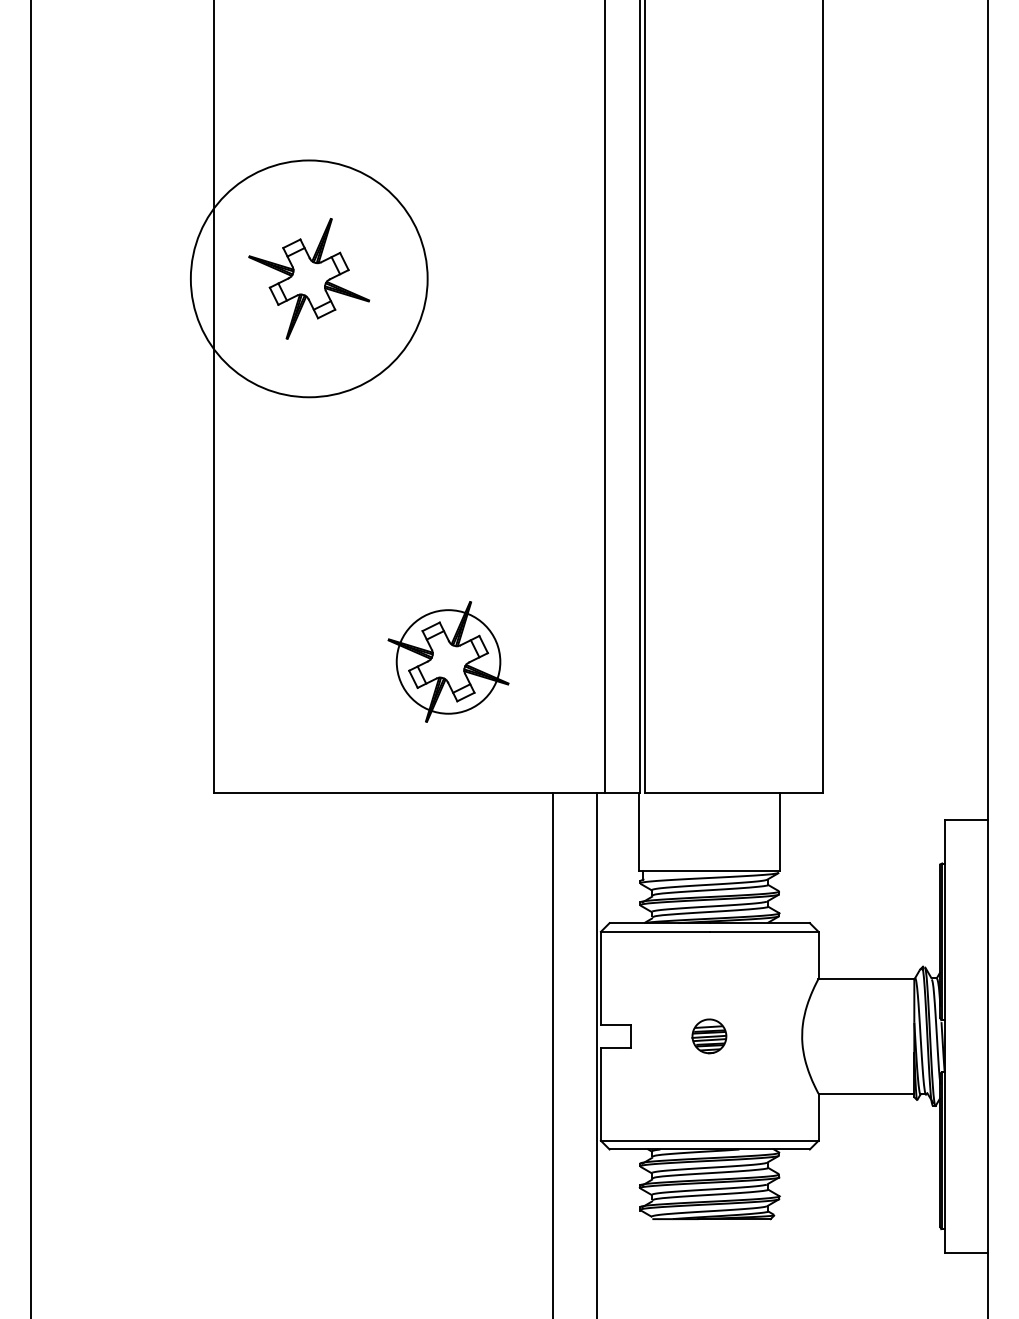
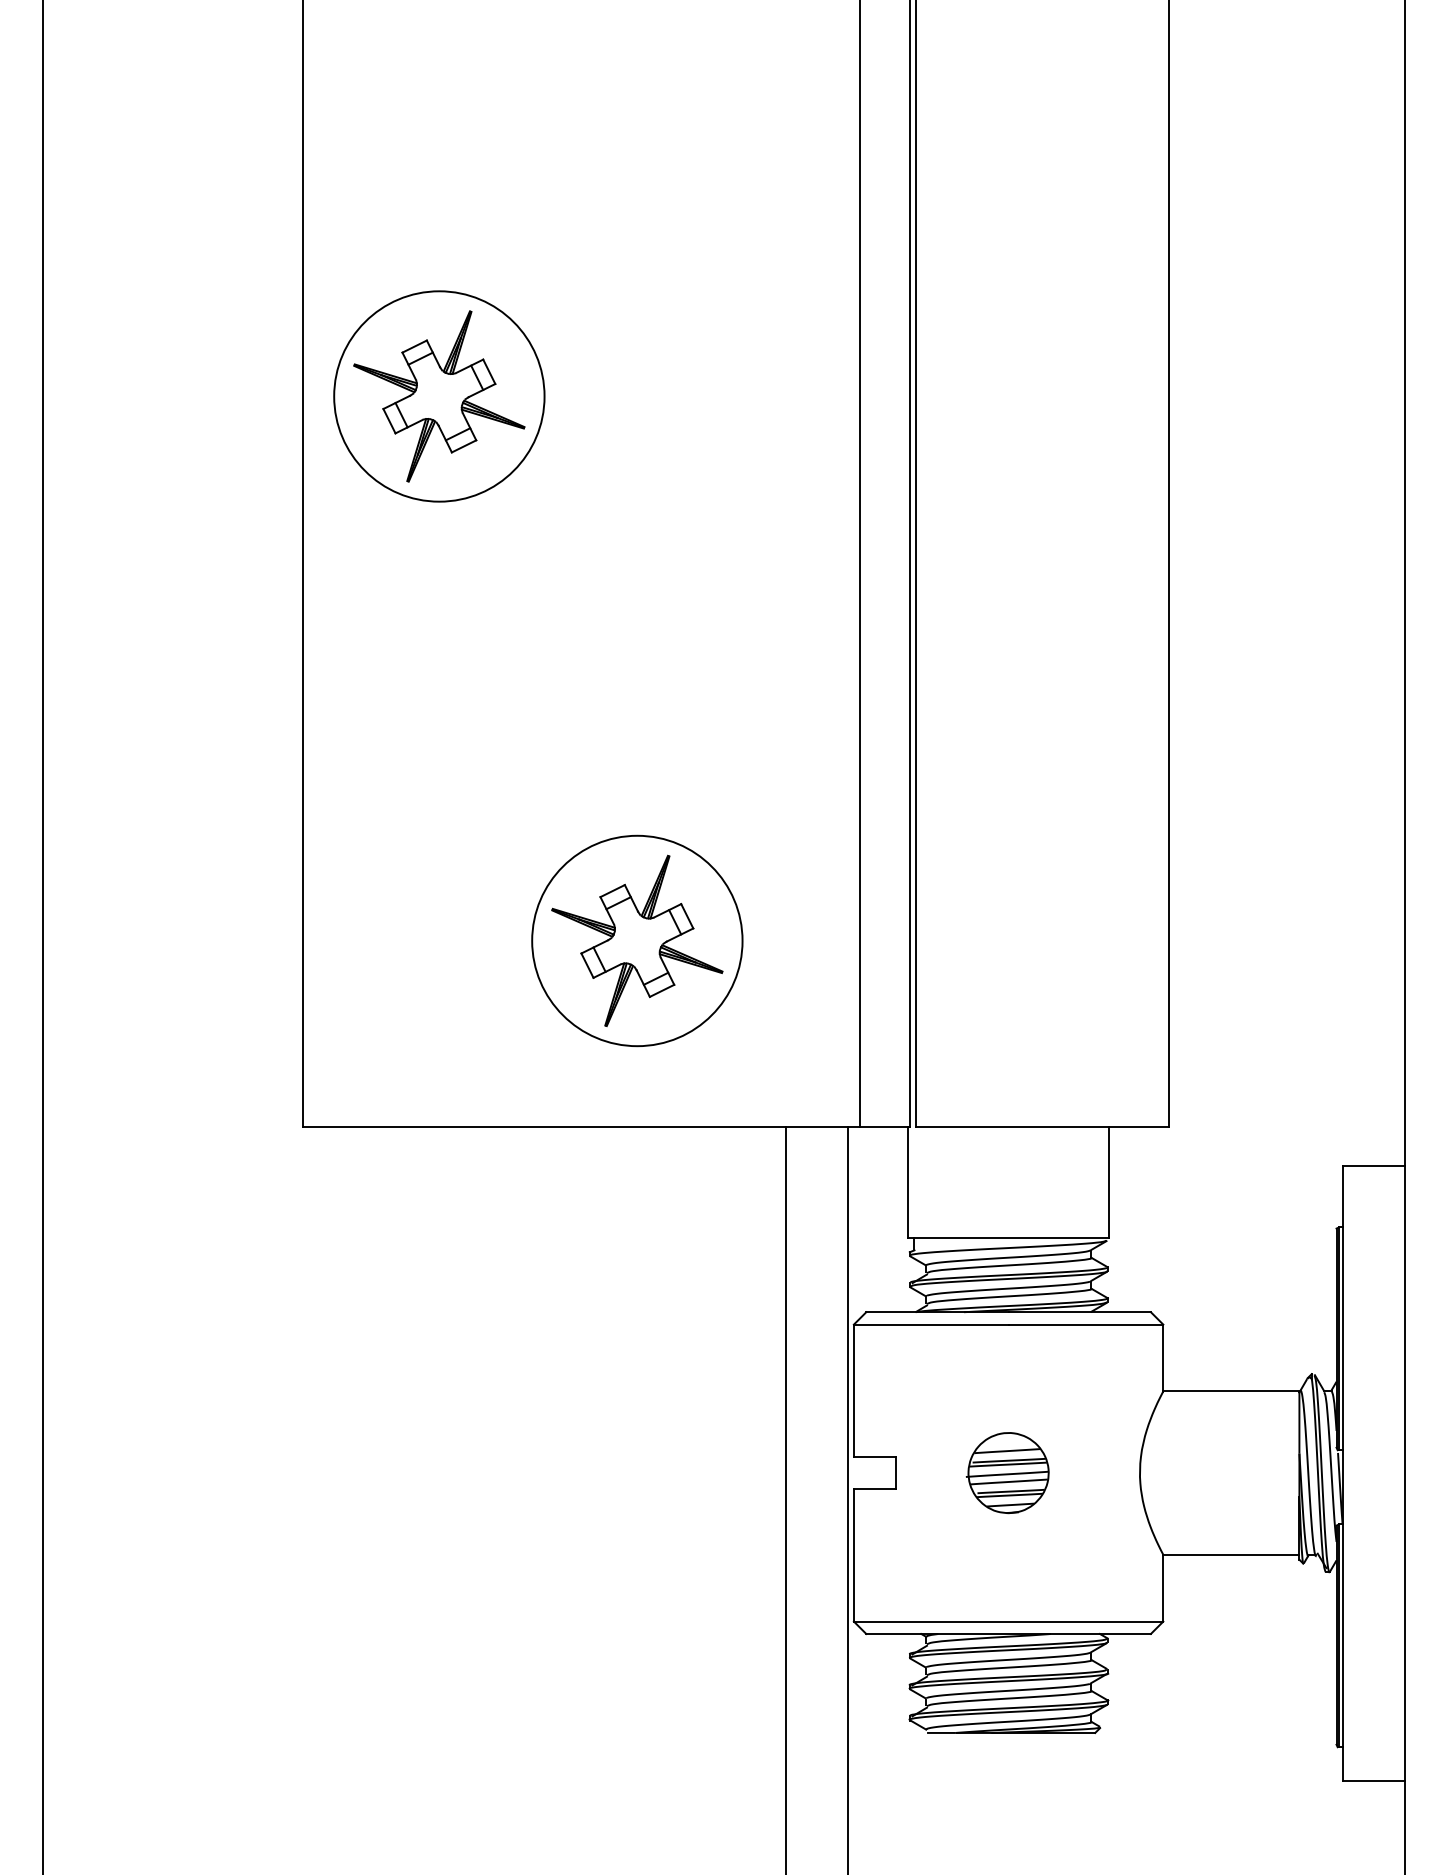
circle: (309, 278) -> (439, 395), size x0.62
circle: (448, 661) -> (637, 940), size x1.43
part: (708, 1036) -> (1006, 1473), size x1.67

